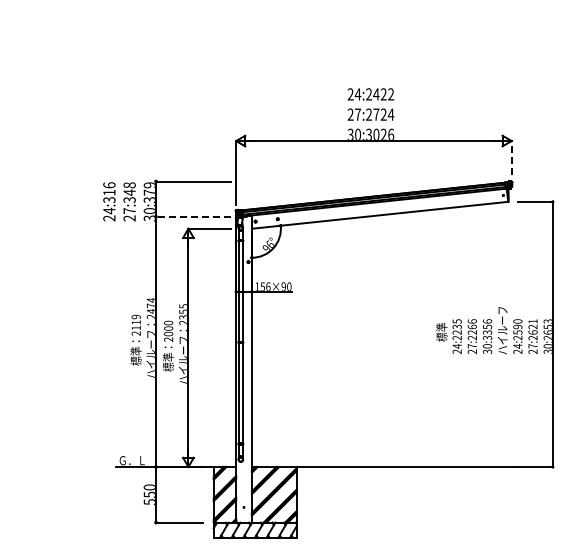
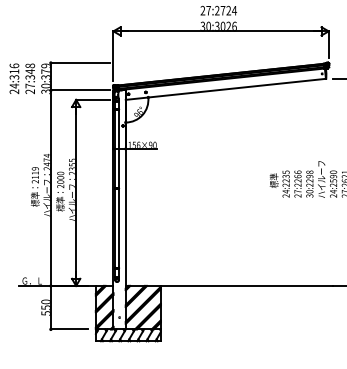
line: (511, 157) -> (328, 44), dashed -> solid
line: (193, 216) -> (80, 90), dashed -> solid
text: (487, 329) -> (309, 178), 30:3356 -> 30:2298

